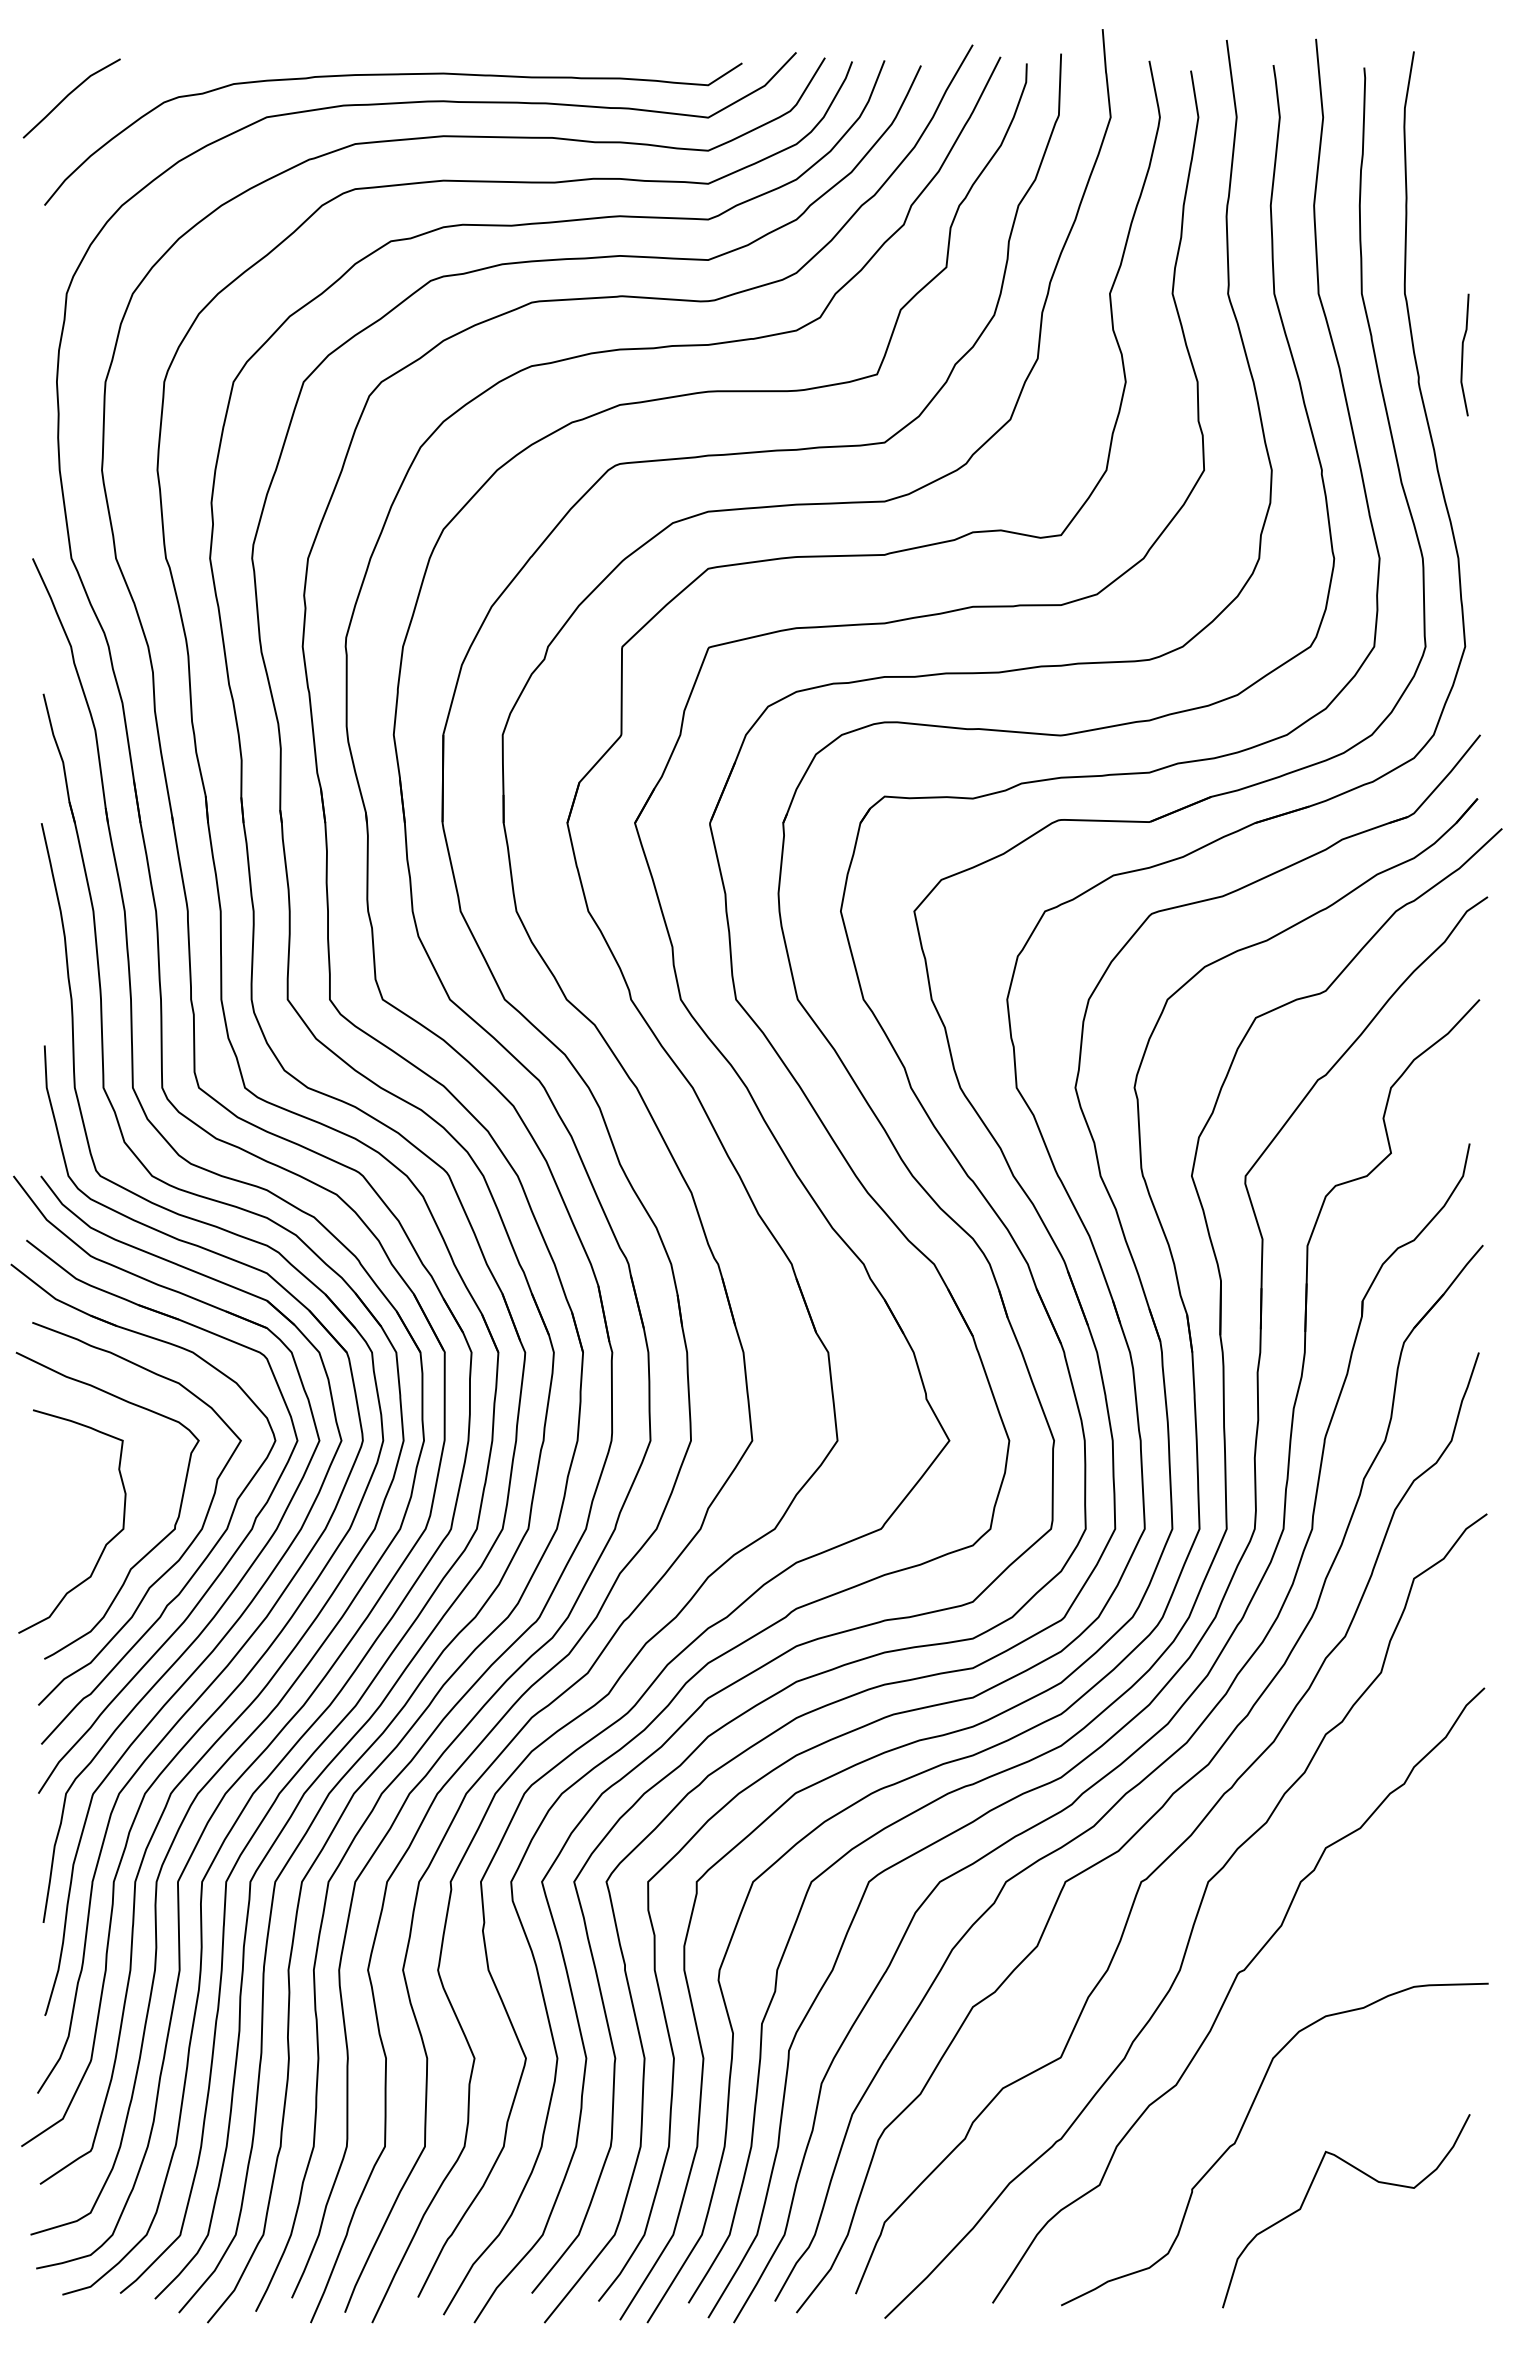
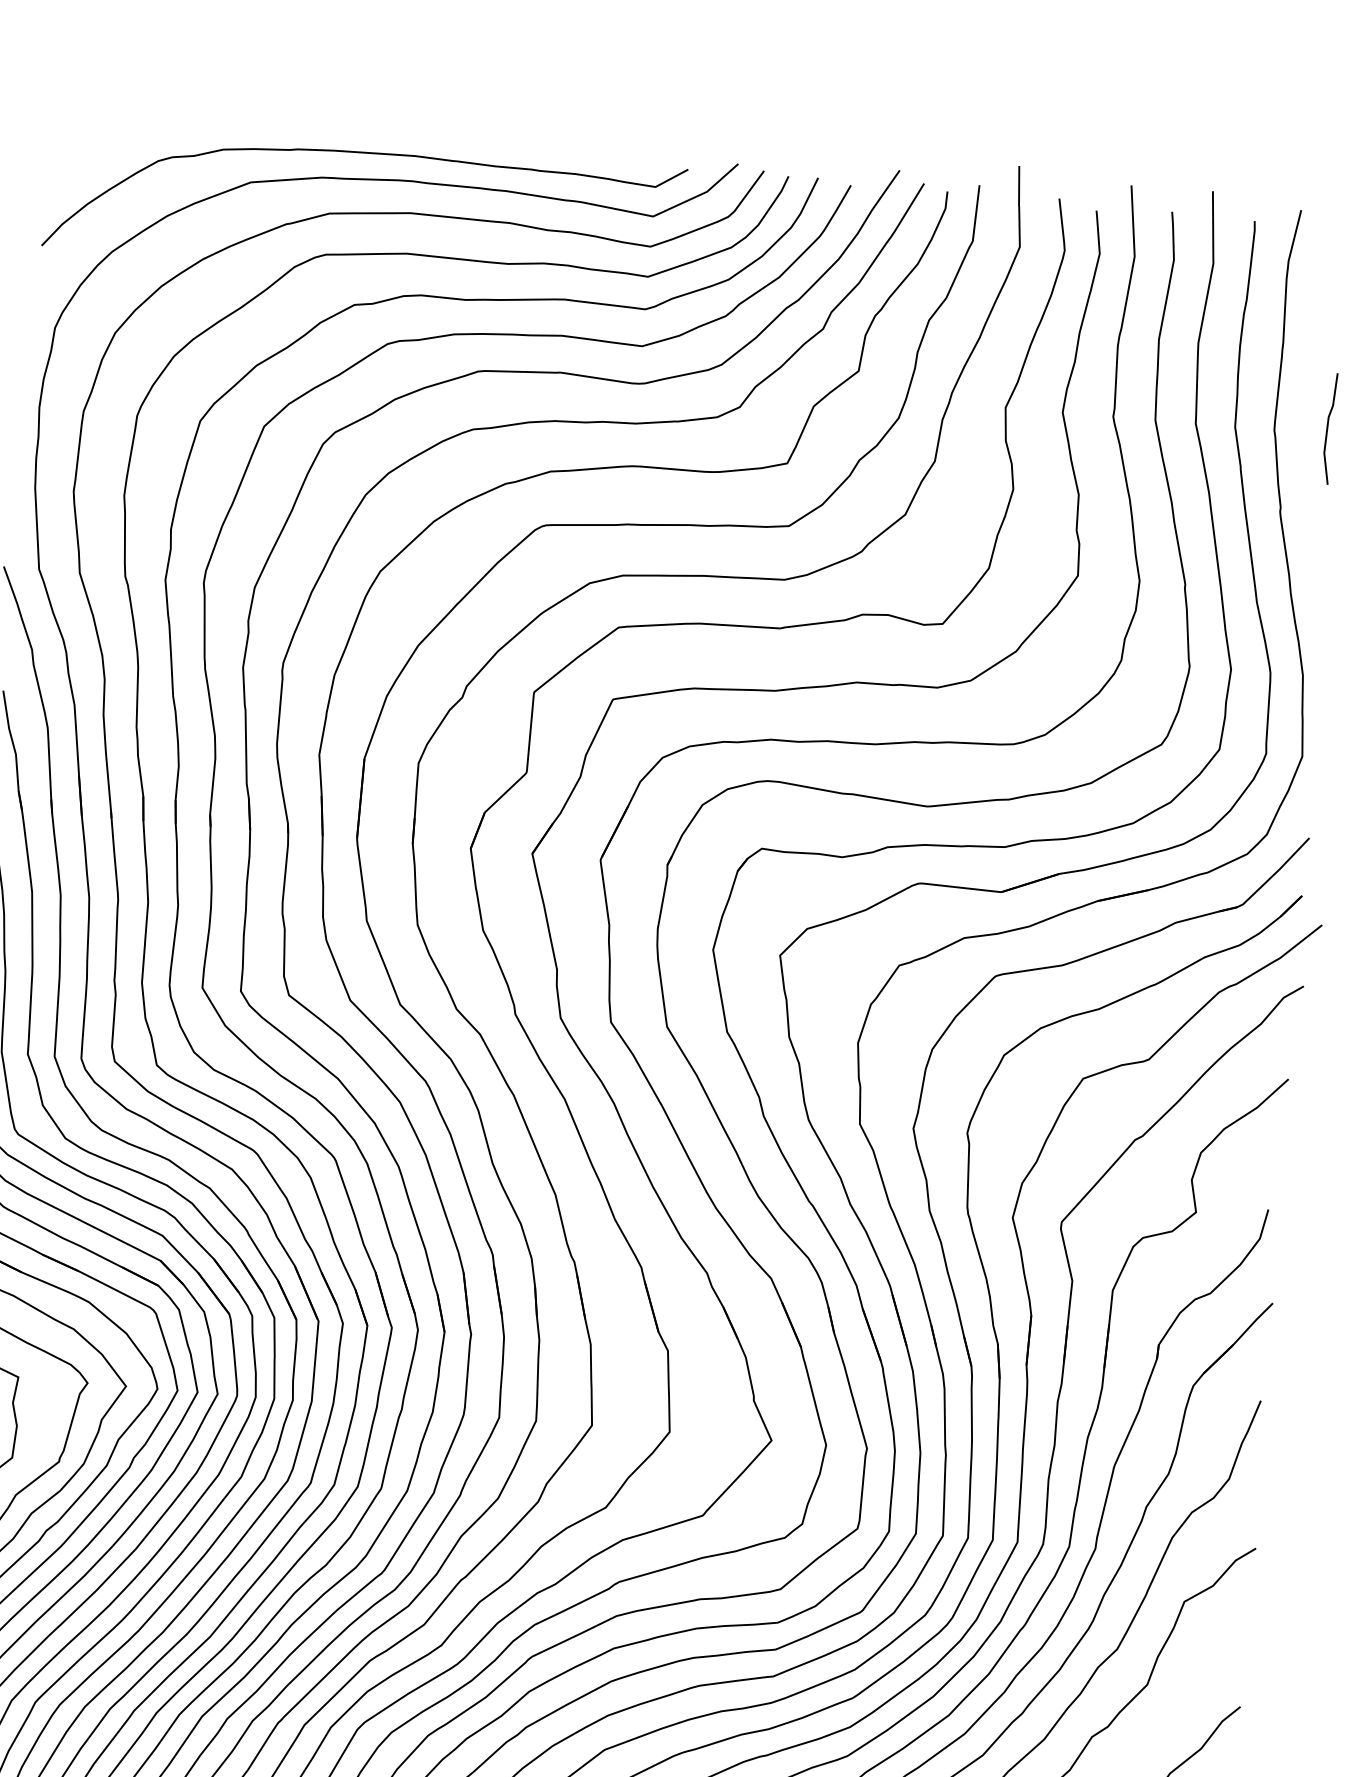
line: (69, 95) -> (72, 147), removed
line: (1463, 354) -> (1328, 428), moved

